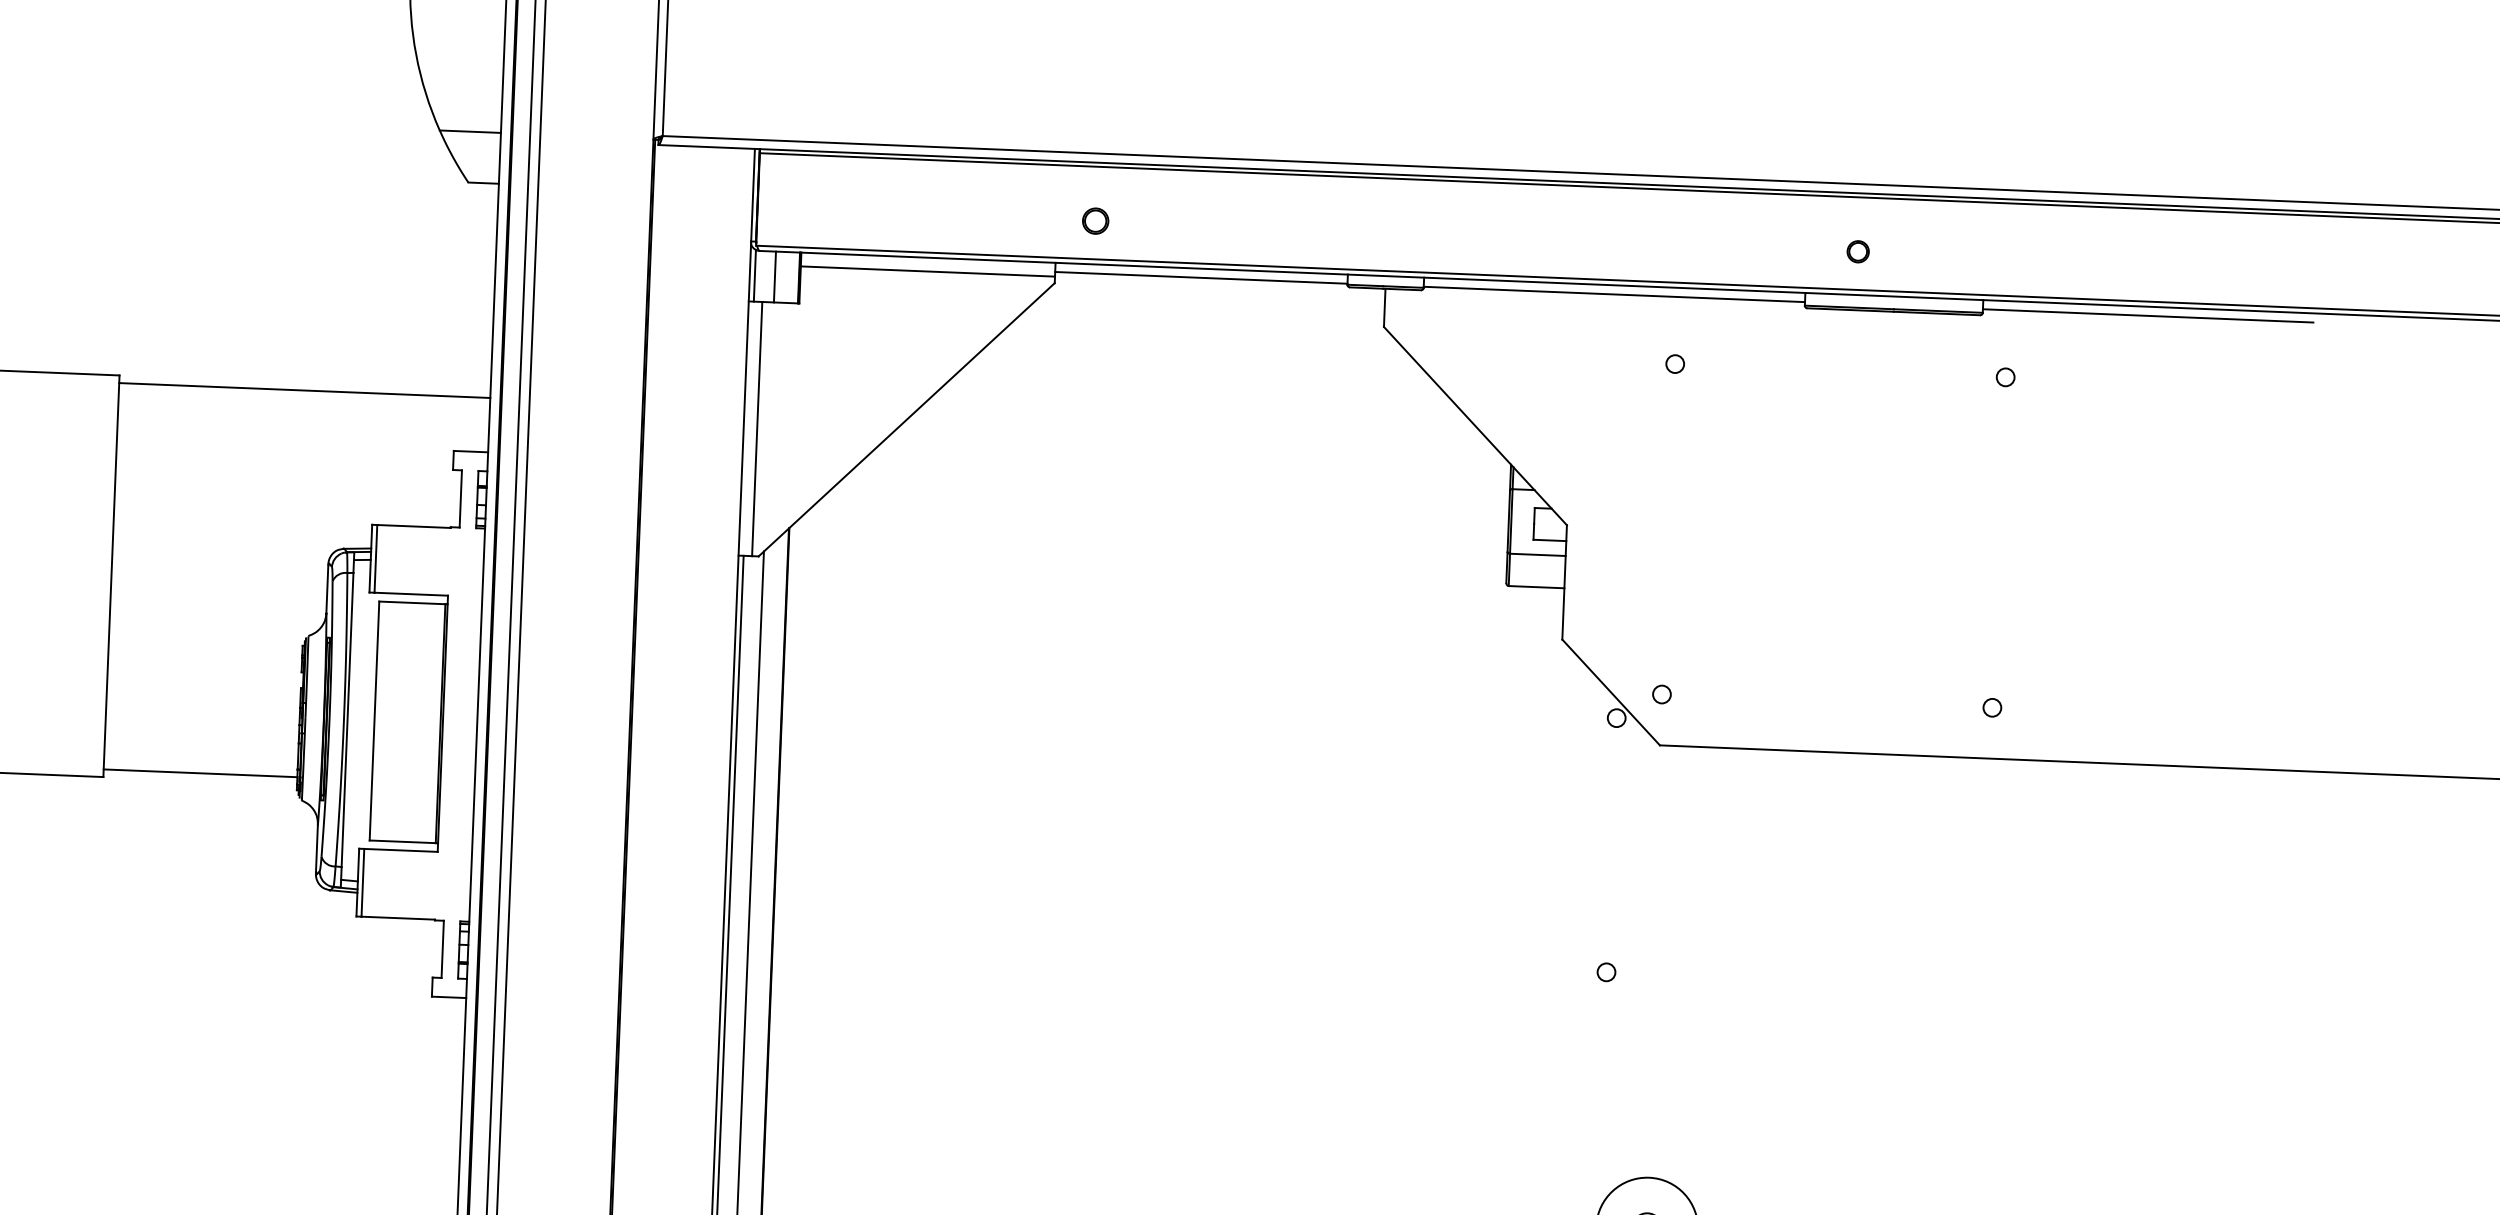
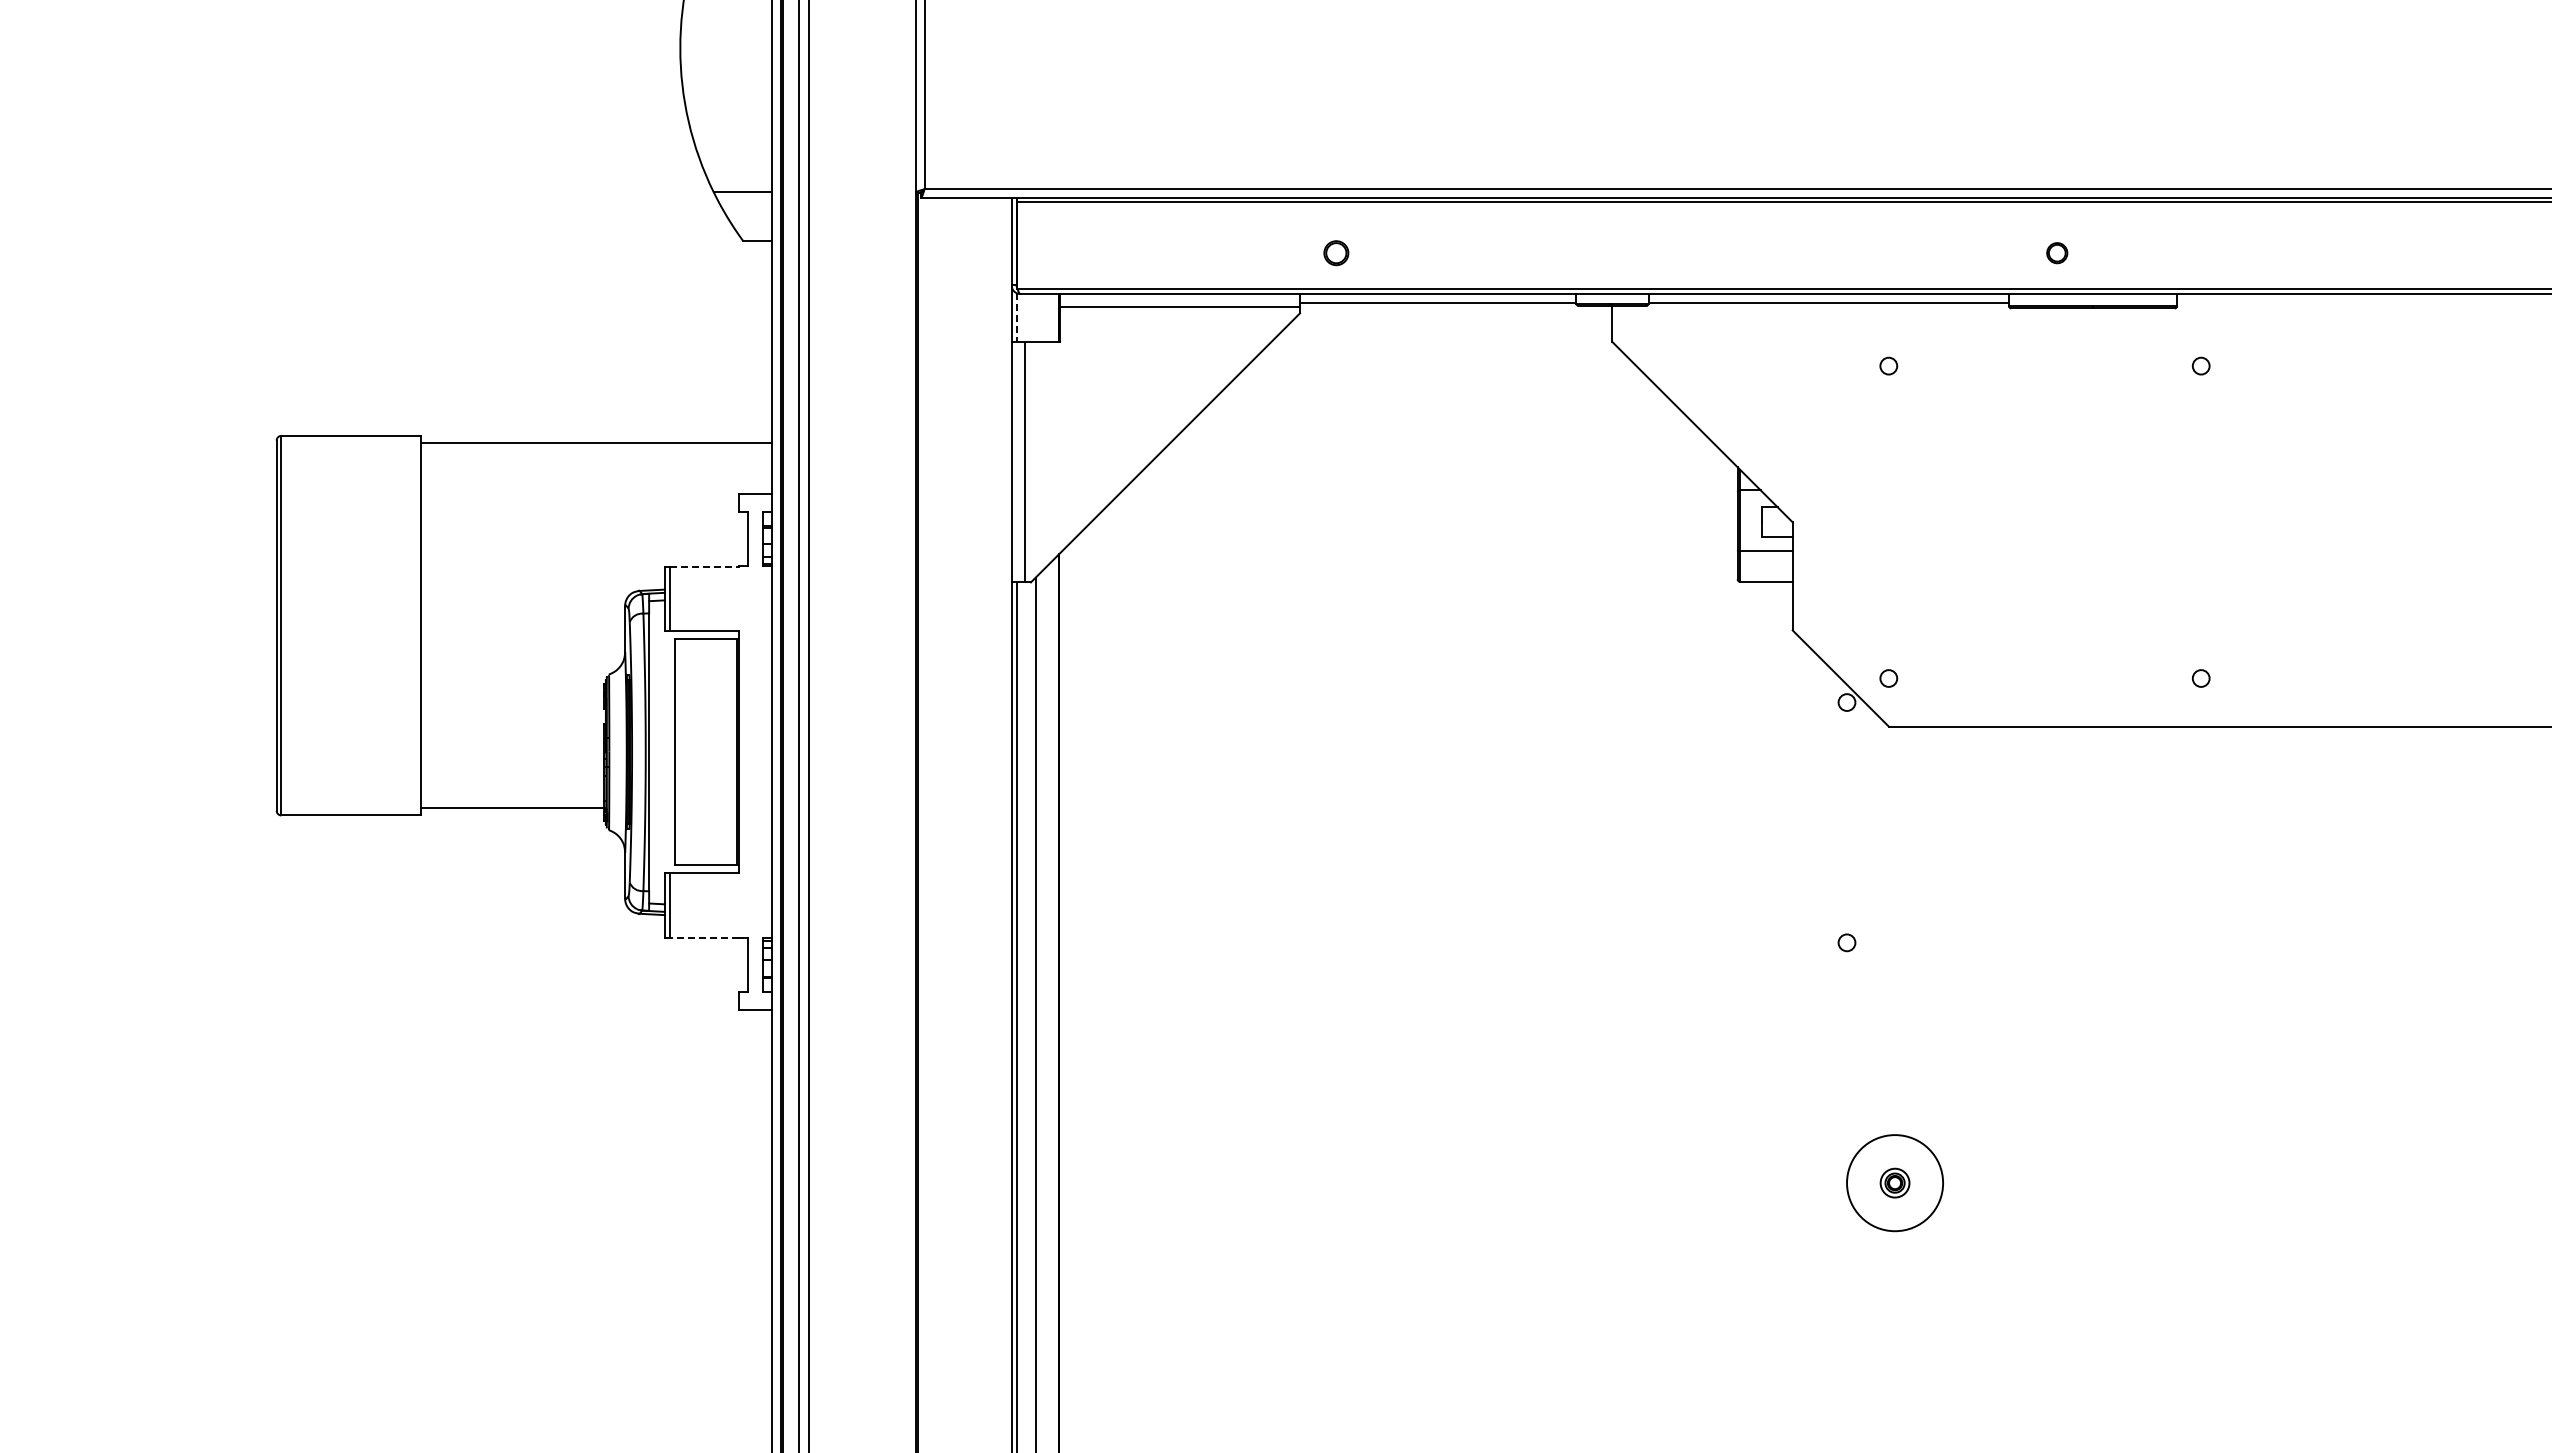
line: (754, 276) -> (1016, 318), solid -> dashed
line: (774, 277) -> (1035, 318), removed
line: (2148, 315) -> (2333, 302), removed
line: (413, 526) -> (704, 567), solid -> dashed
line: (398, 918) -> (704, 937), solid -> dashed

